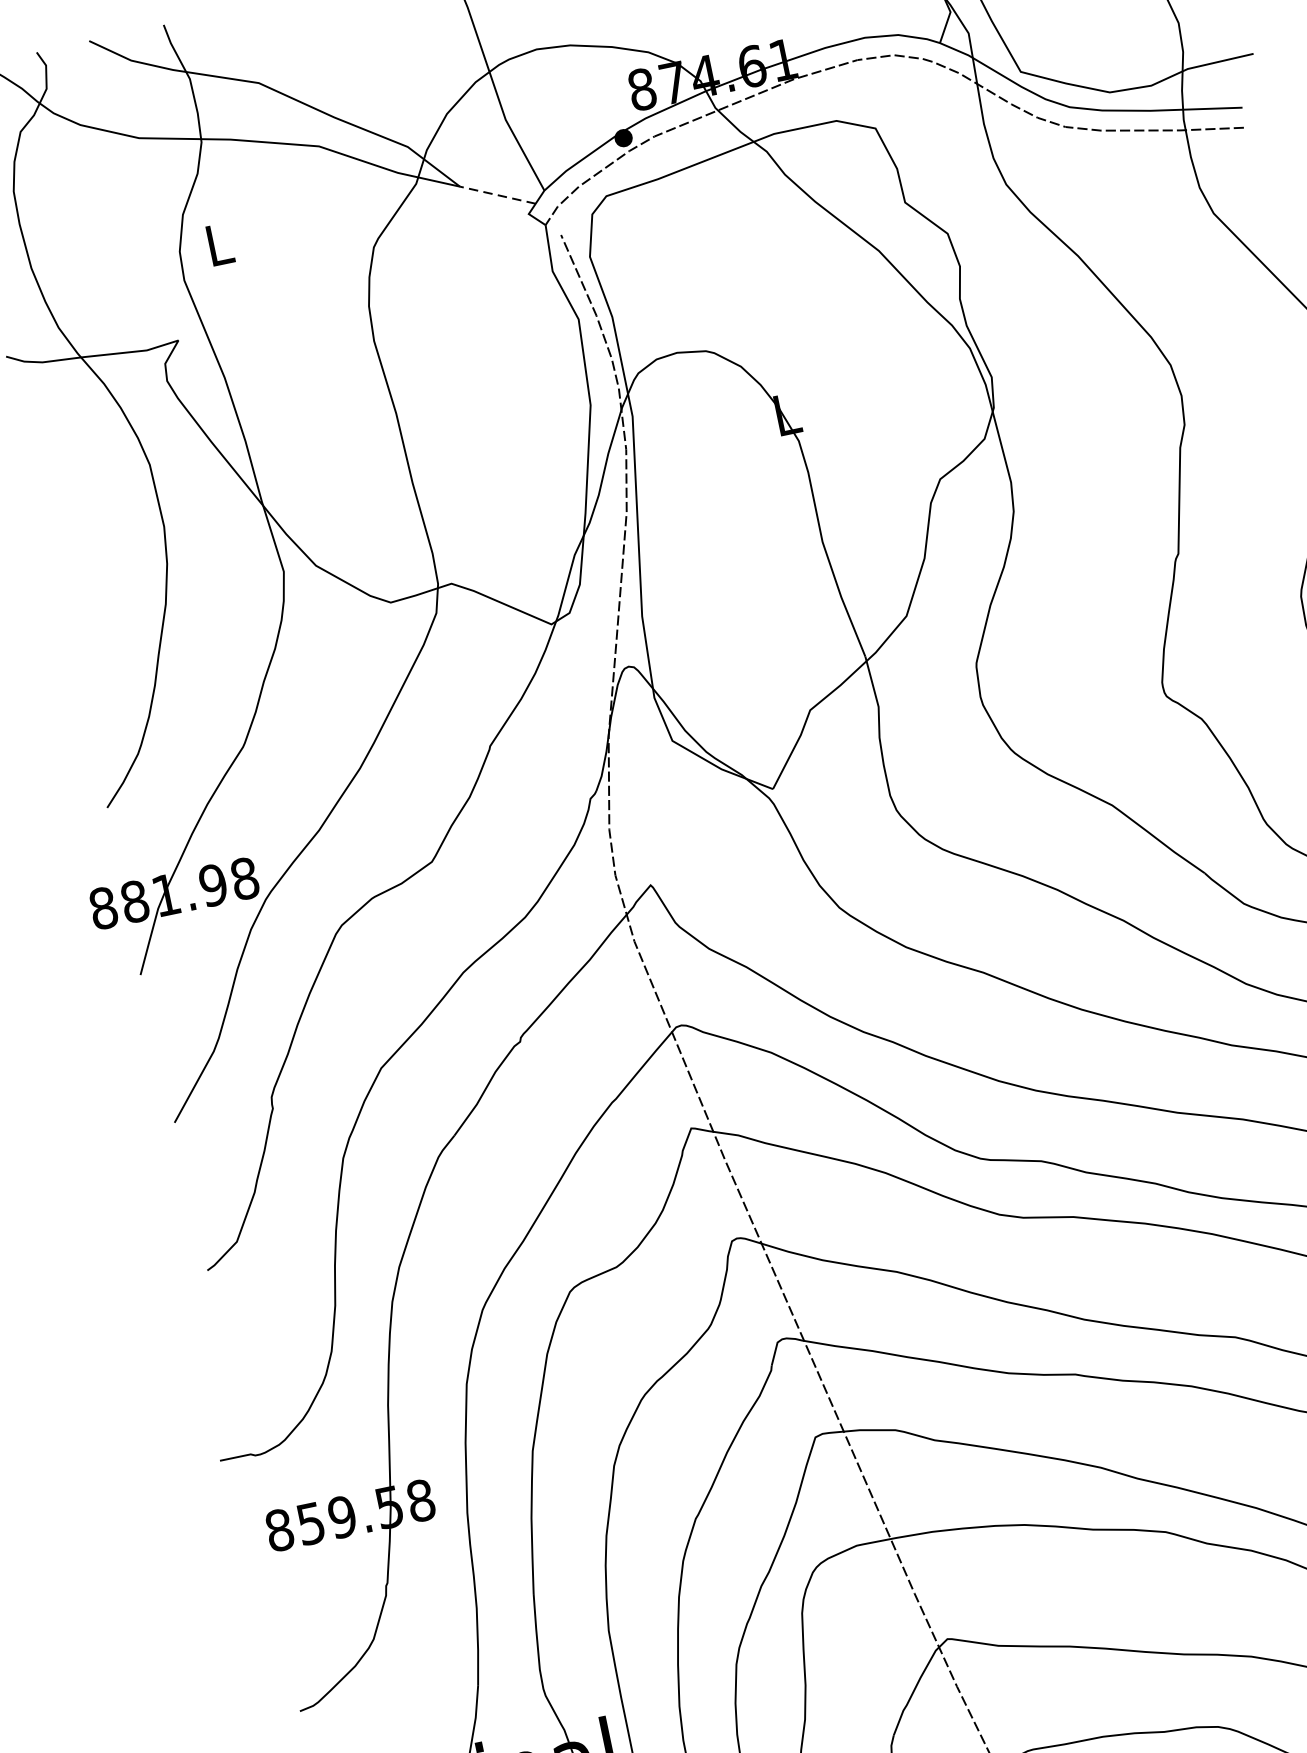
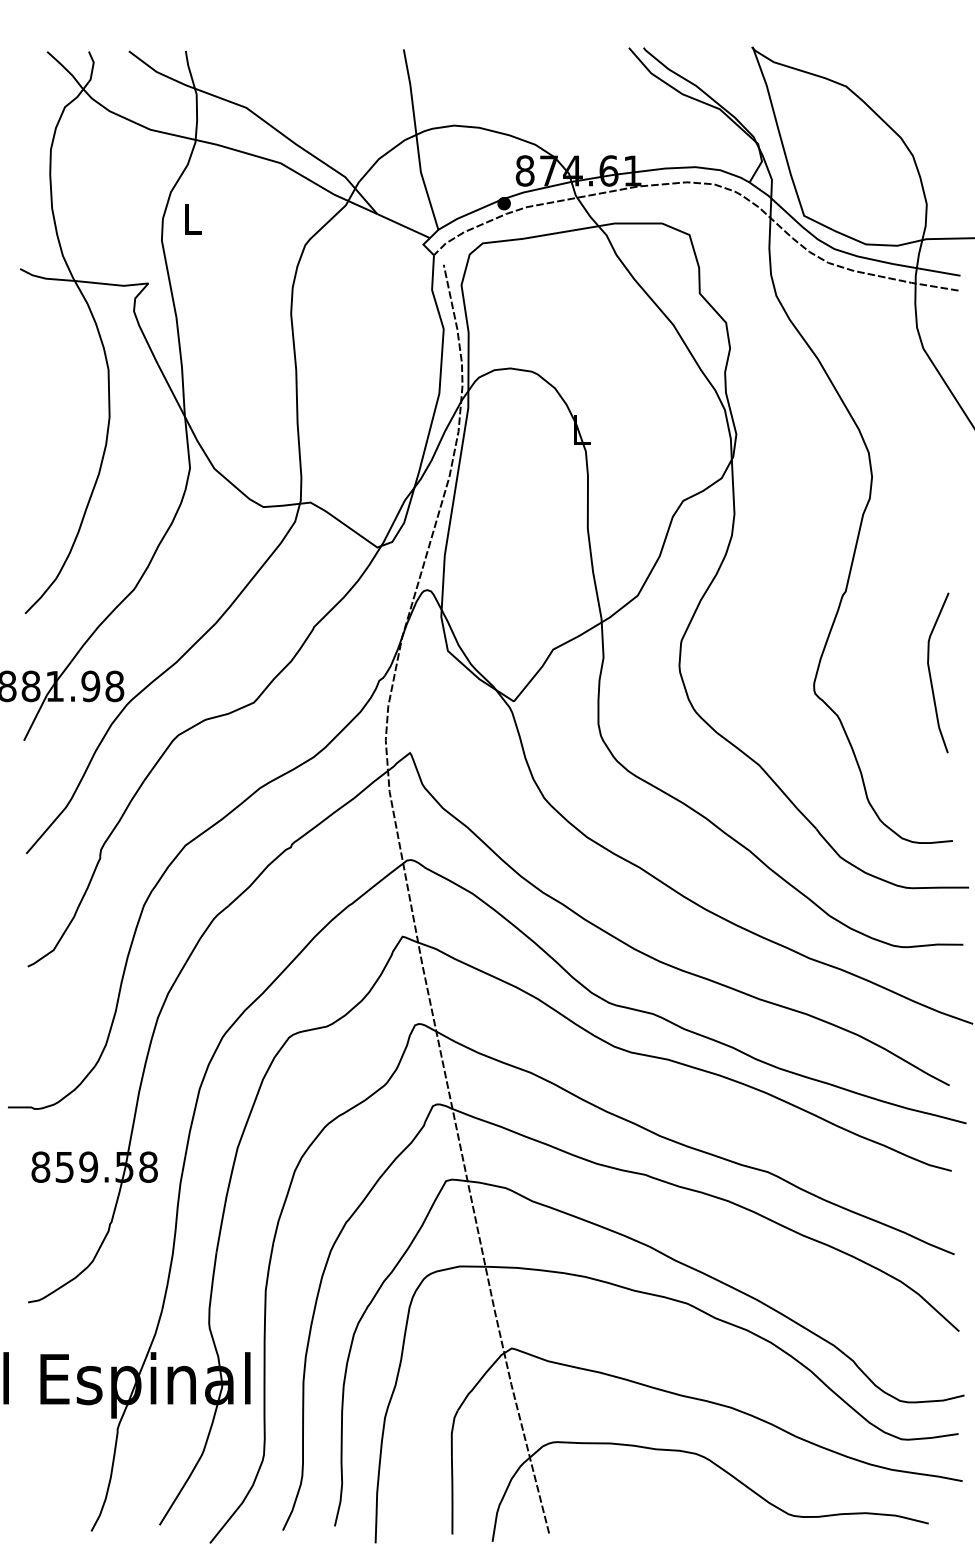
line: (497, 195) -> (403, 226), dashed -> solid

